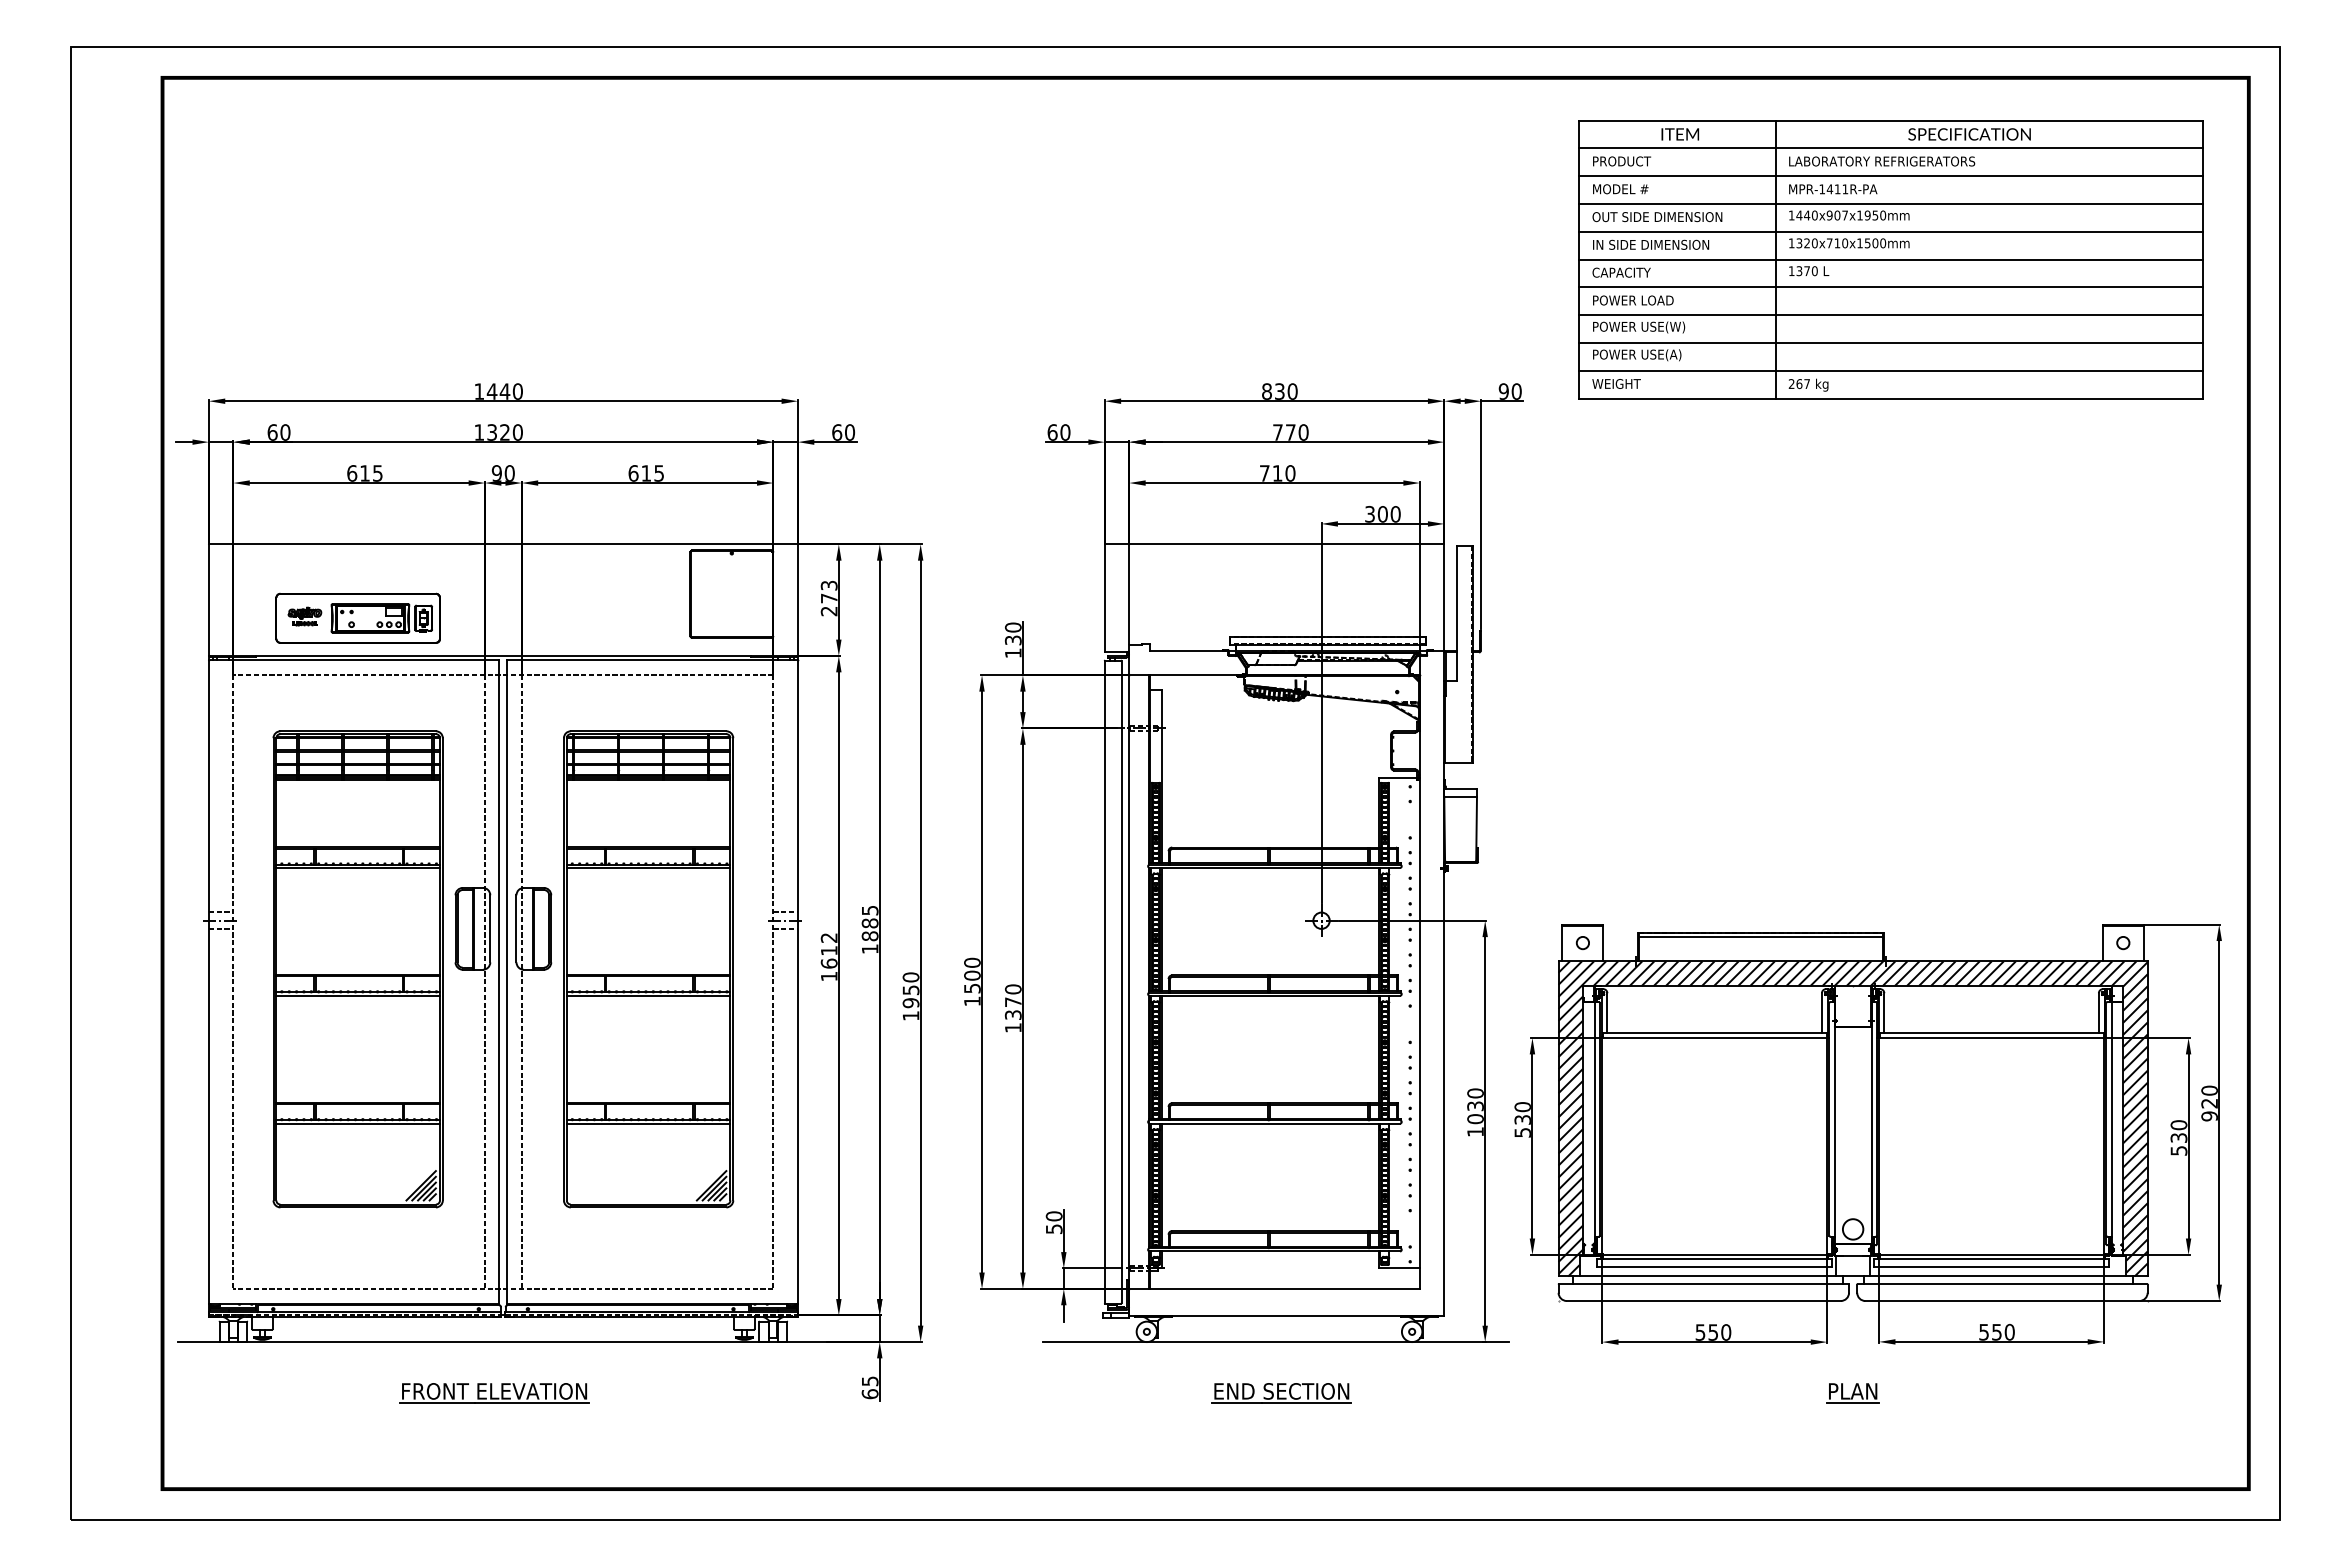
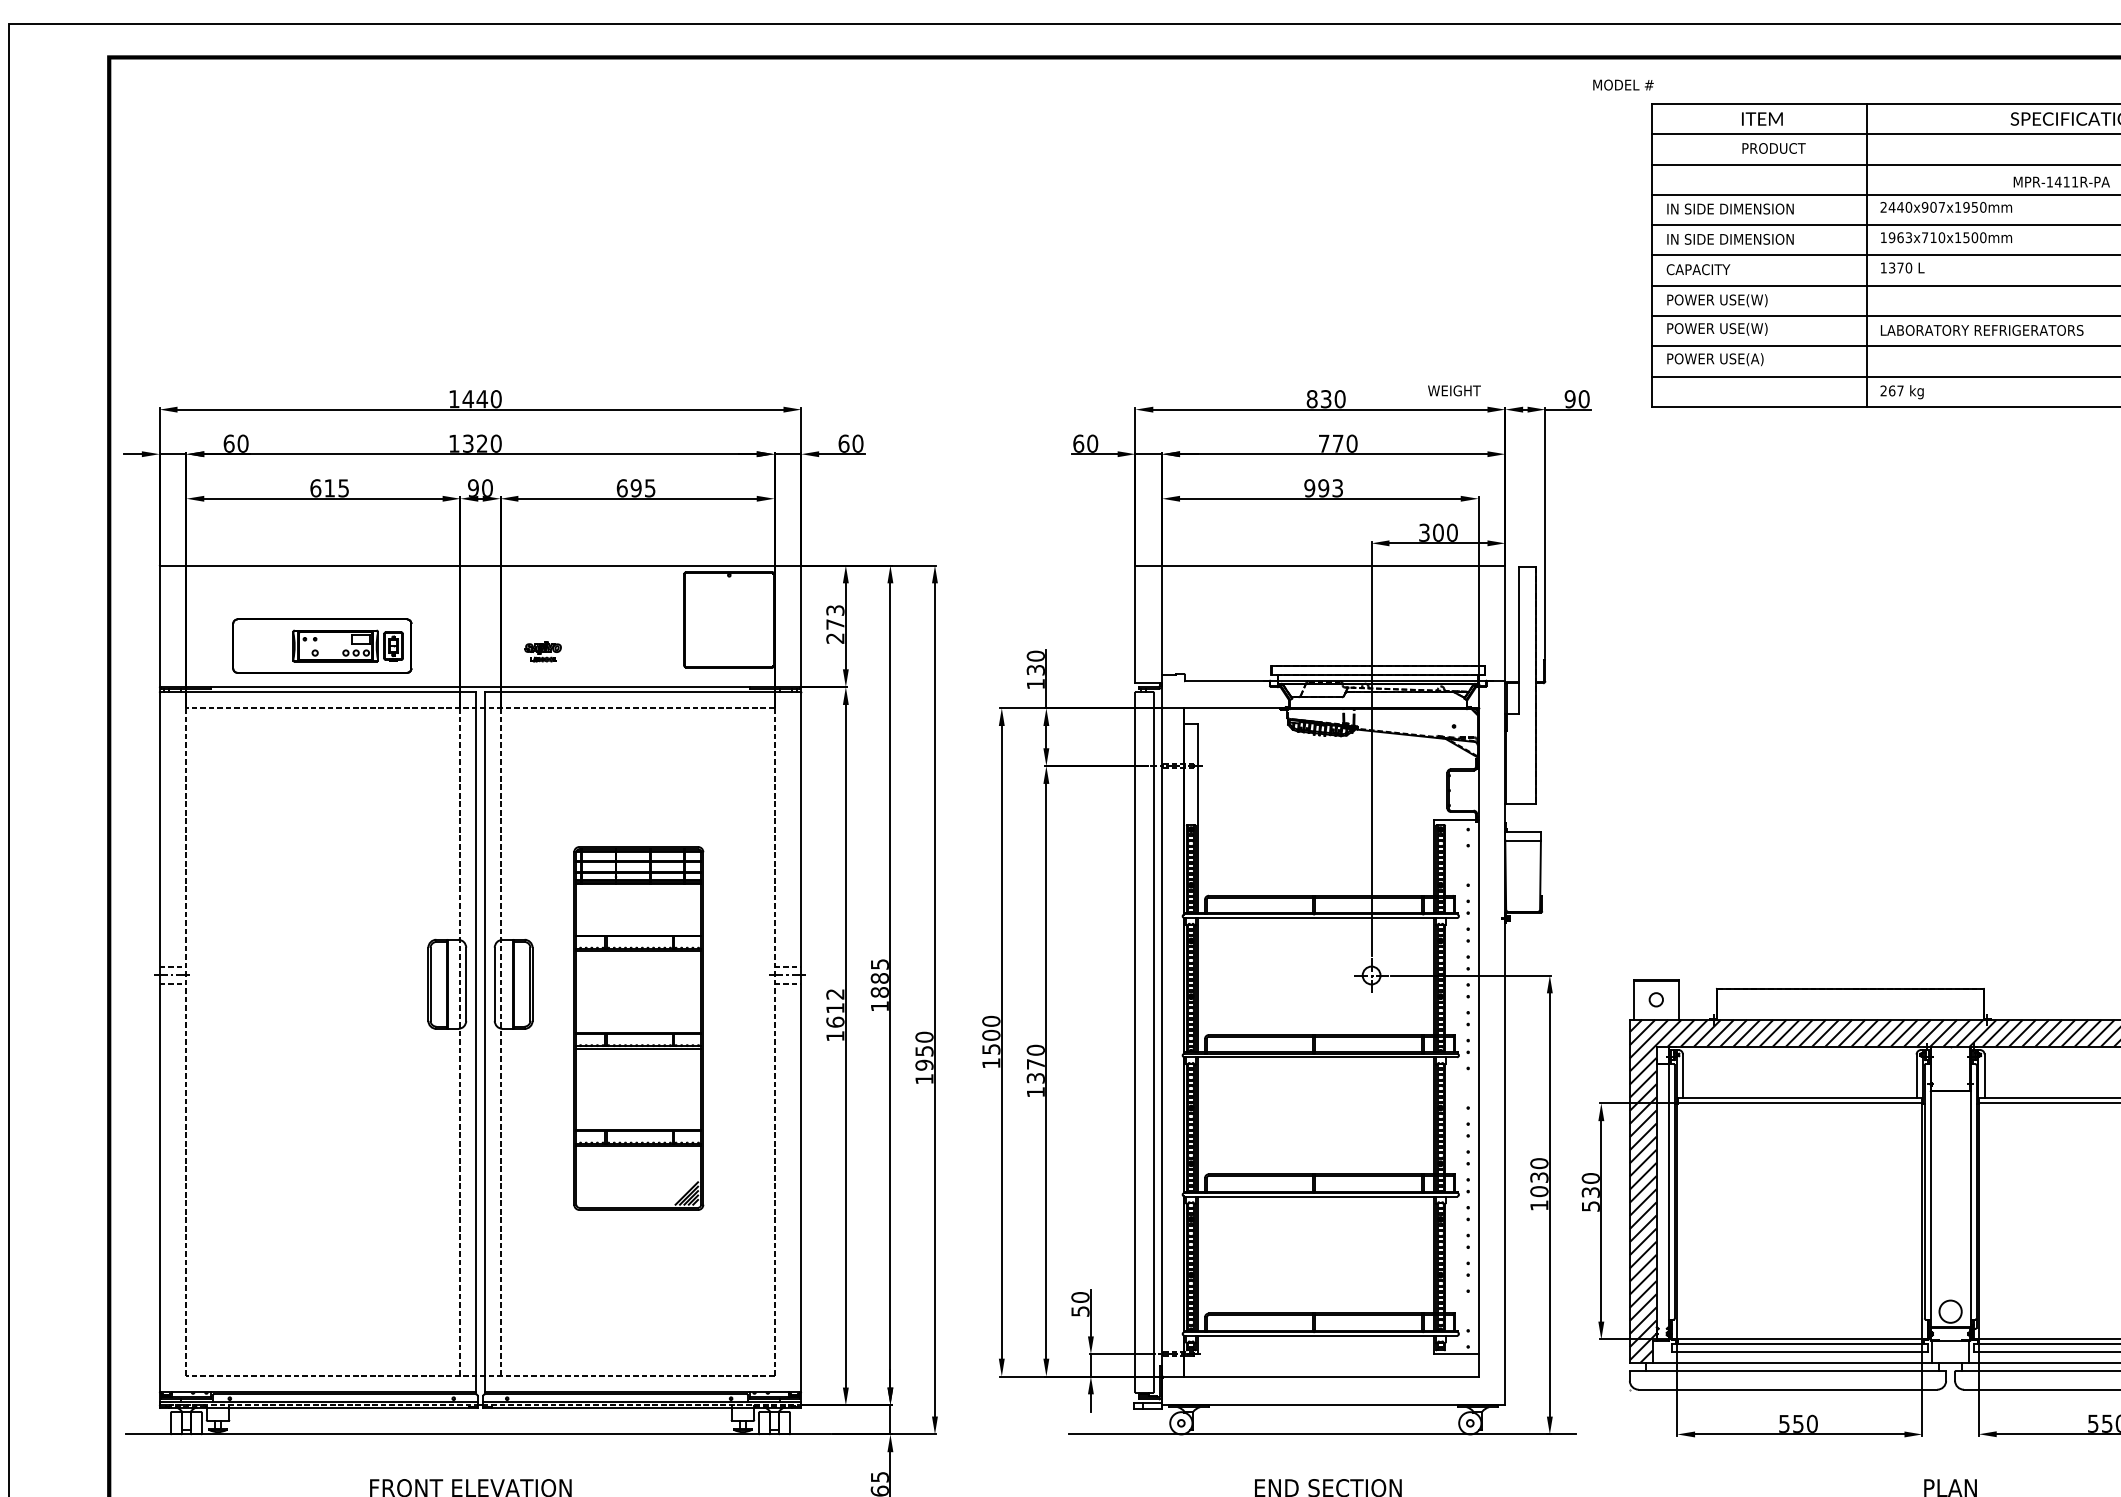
text: (1622, 161) -> (1774, 148), moved
text: (1882, 161) -> (1982, 330), moved
text: (1620, 189) -> (1623, 85), moved
text: (1833, 189) -> (2062, 182), moved
text: (1791, 215) -> (1883, 207), 1440x907x1950mm -> 2440x907x1950mm
text: (1657, 217) -> (1737, 209), OUT SIDE DIMENSION -> IN SIDE DIMENSION
text: (1806, 243) -> (1899, 237), 1320x710x1500mm -> 1963x710x1500mm
text: (1663, 301) -> (1744, 301), POWER LOAD -> POWER USE(W)
text: (1616, 383) -> (1454, 390), moved
text: (646, 473) -> (636, 488), 615 -> 695
text: (1277, 473) -> (1323, 488), 710 -> 993
part: (304, 616) -> (542, 651), moved
line: (1760, 936) -> (1849, 992), removed
part: (357, 969) -> (321, 1028), removed
part: (648, 969) -> (638, 1028), size x0.7

